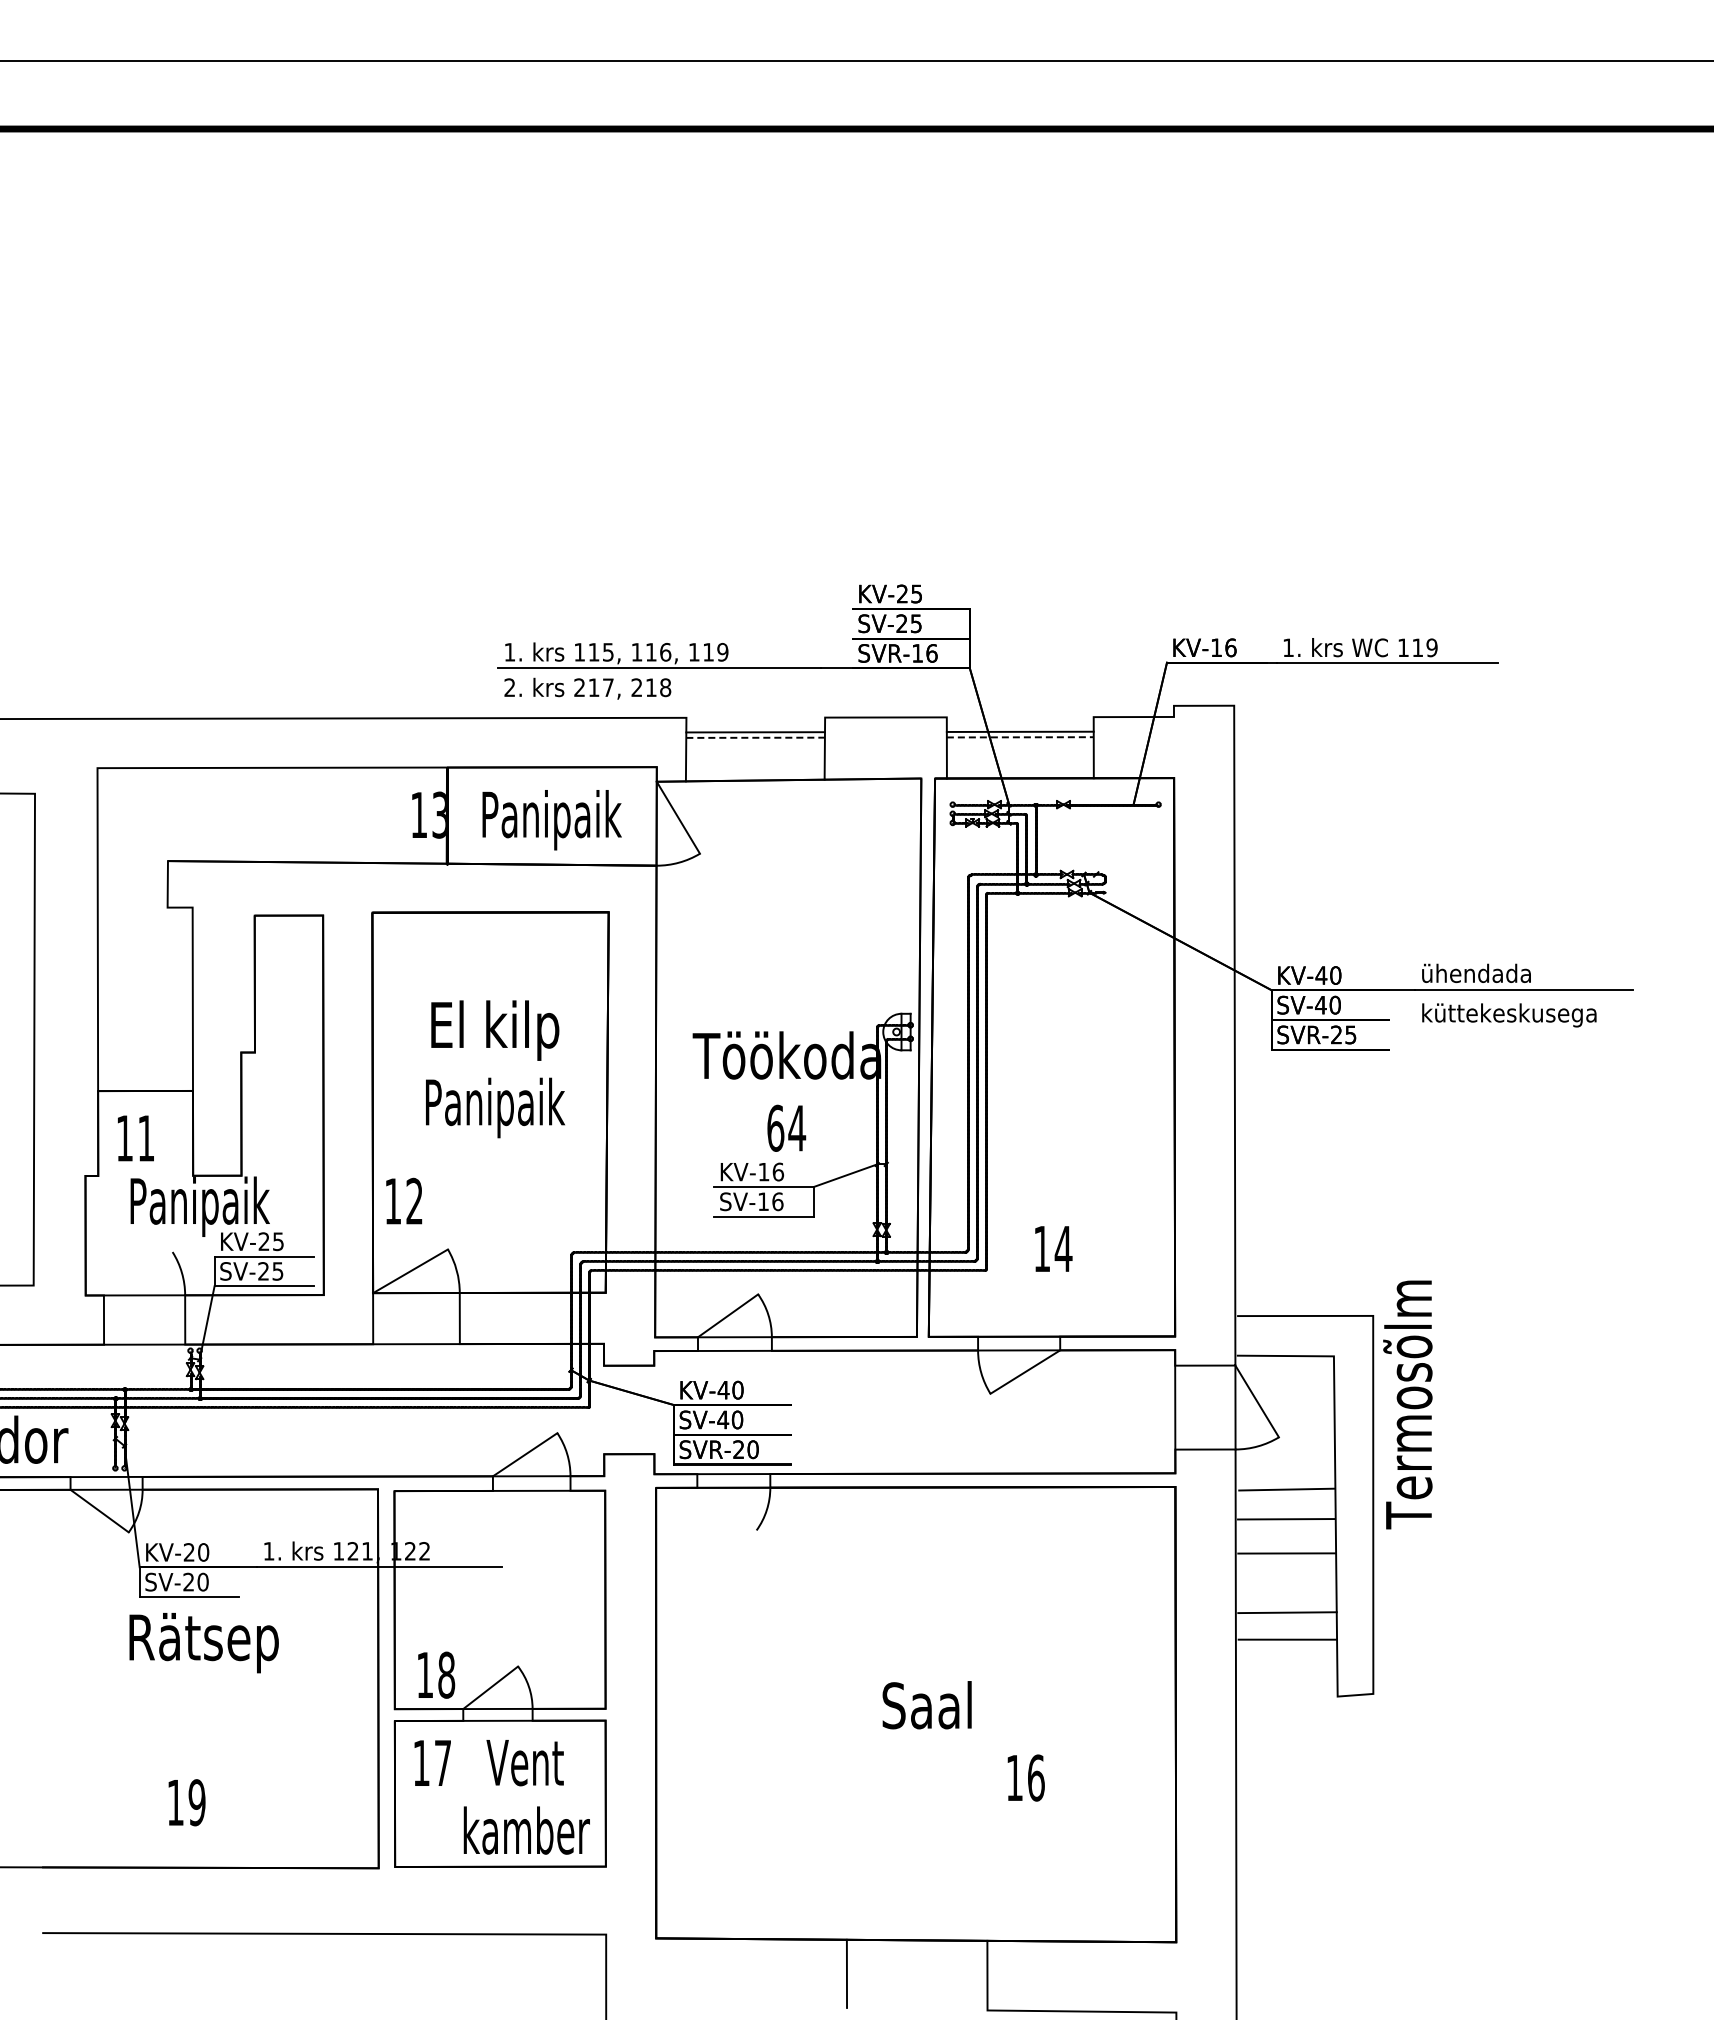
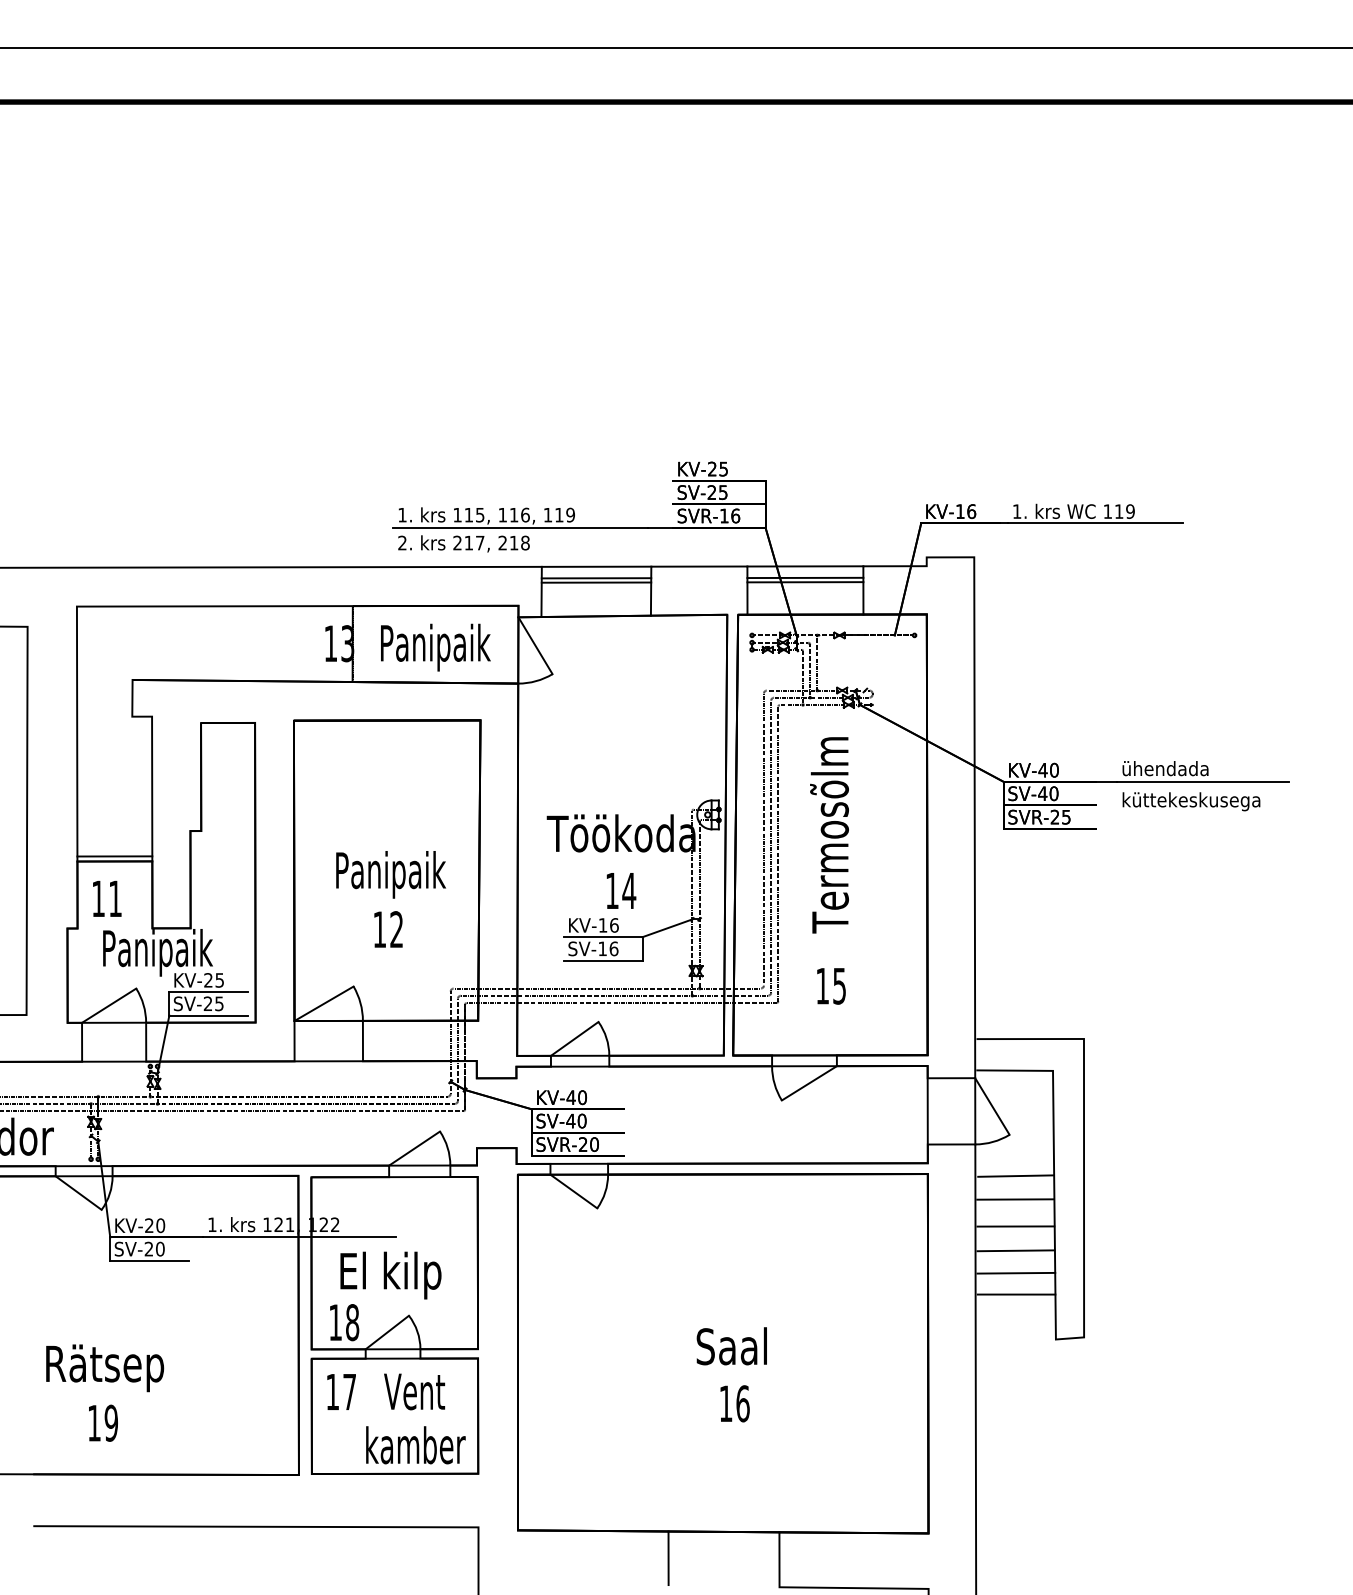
line: (755, 717) -> (596, 566), added
line: (1019, 717) -> (804, 566), added
line: (756, 737) -> (597, 582), dashed -> solid
line: (1020, 737) -> (805, 582), dashed -> solid
text: (495, 1030) -> (391, 1275), moved
line: (145, 1084) -> (114, 856), added
text: (775, 1127) -> (612, 890), 64 -> 14
text: (404, 1200) -> (388, 928), moved
text: (1063, 1249) -> (839, 986), 14 -> 15
line: (137, 1273) -> (108, 1005), added
text: (1407, 1404) -> (829, 834), moved
line: (726, 1508) -> (573, 1191), added
line: (1286, 1583) -> (1015, 1250), added
text: (203, 1643) -> (104, 1368), moved
text: (1025, 1777) -> (734, 1403), moved
text: (186, 1802) -> (103, 1423), moved

